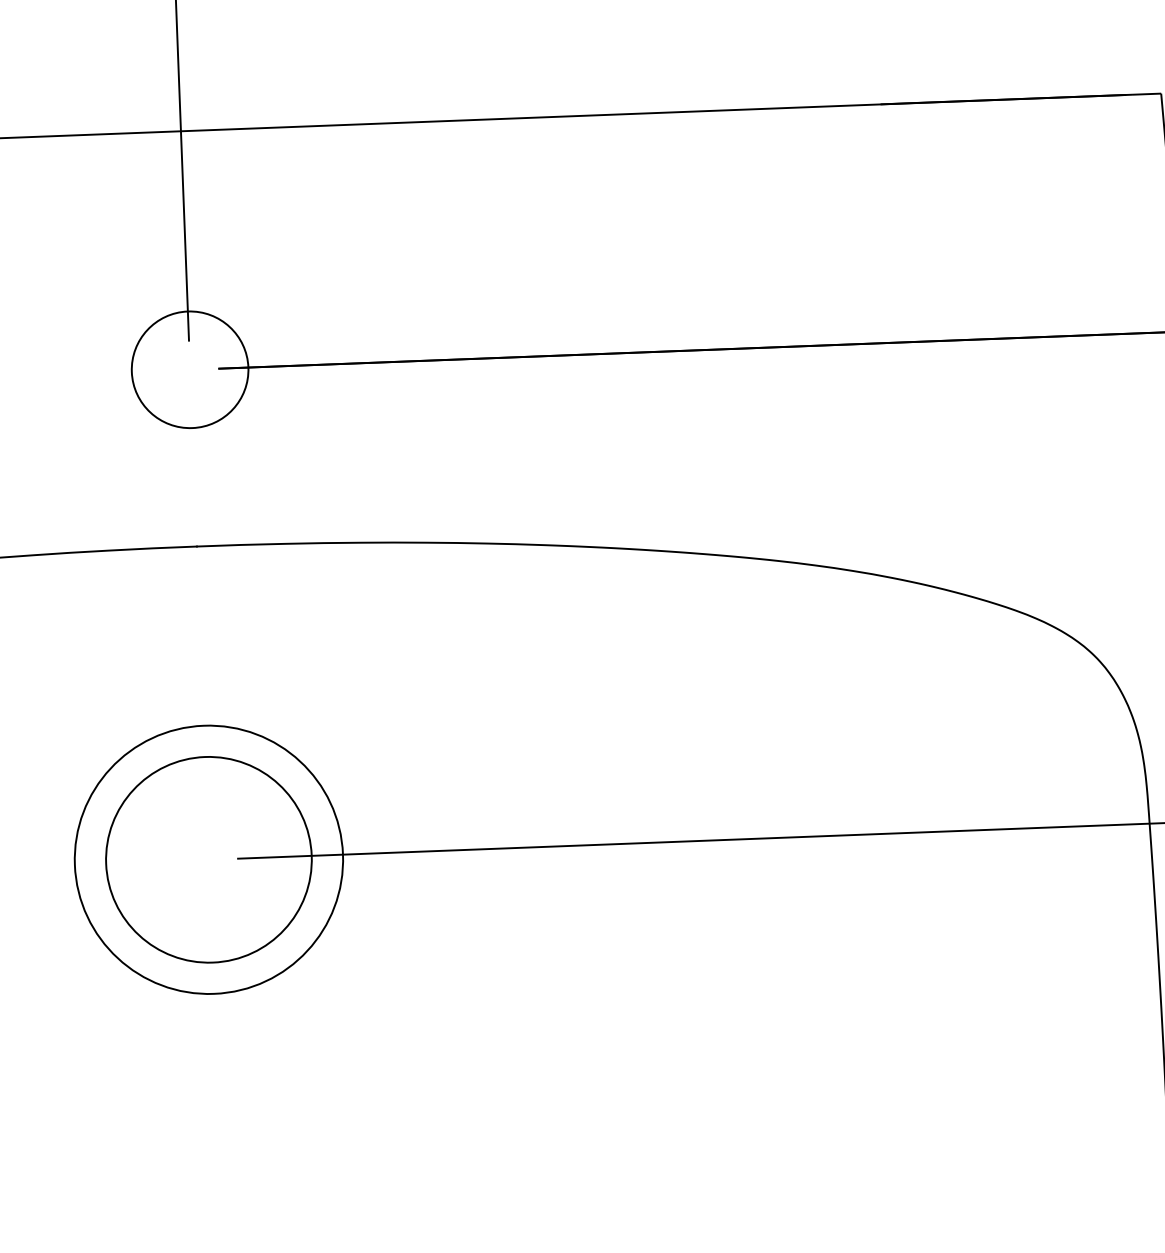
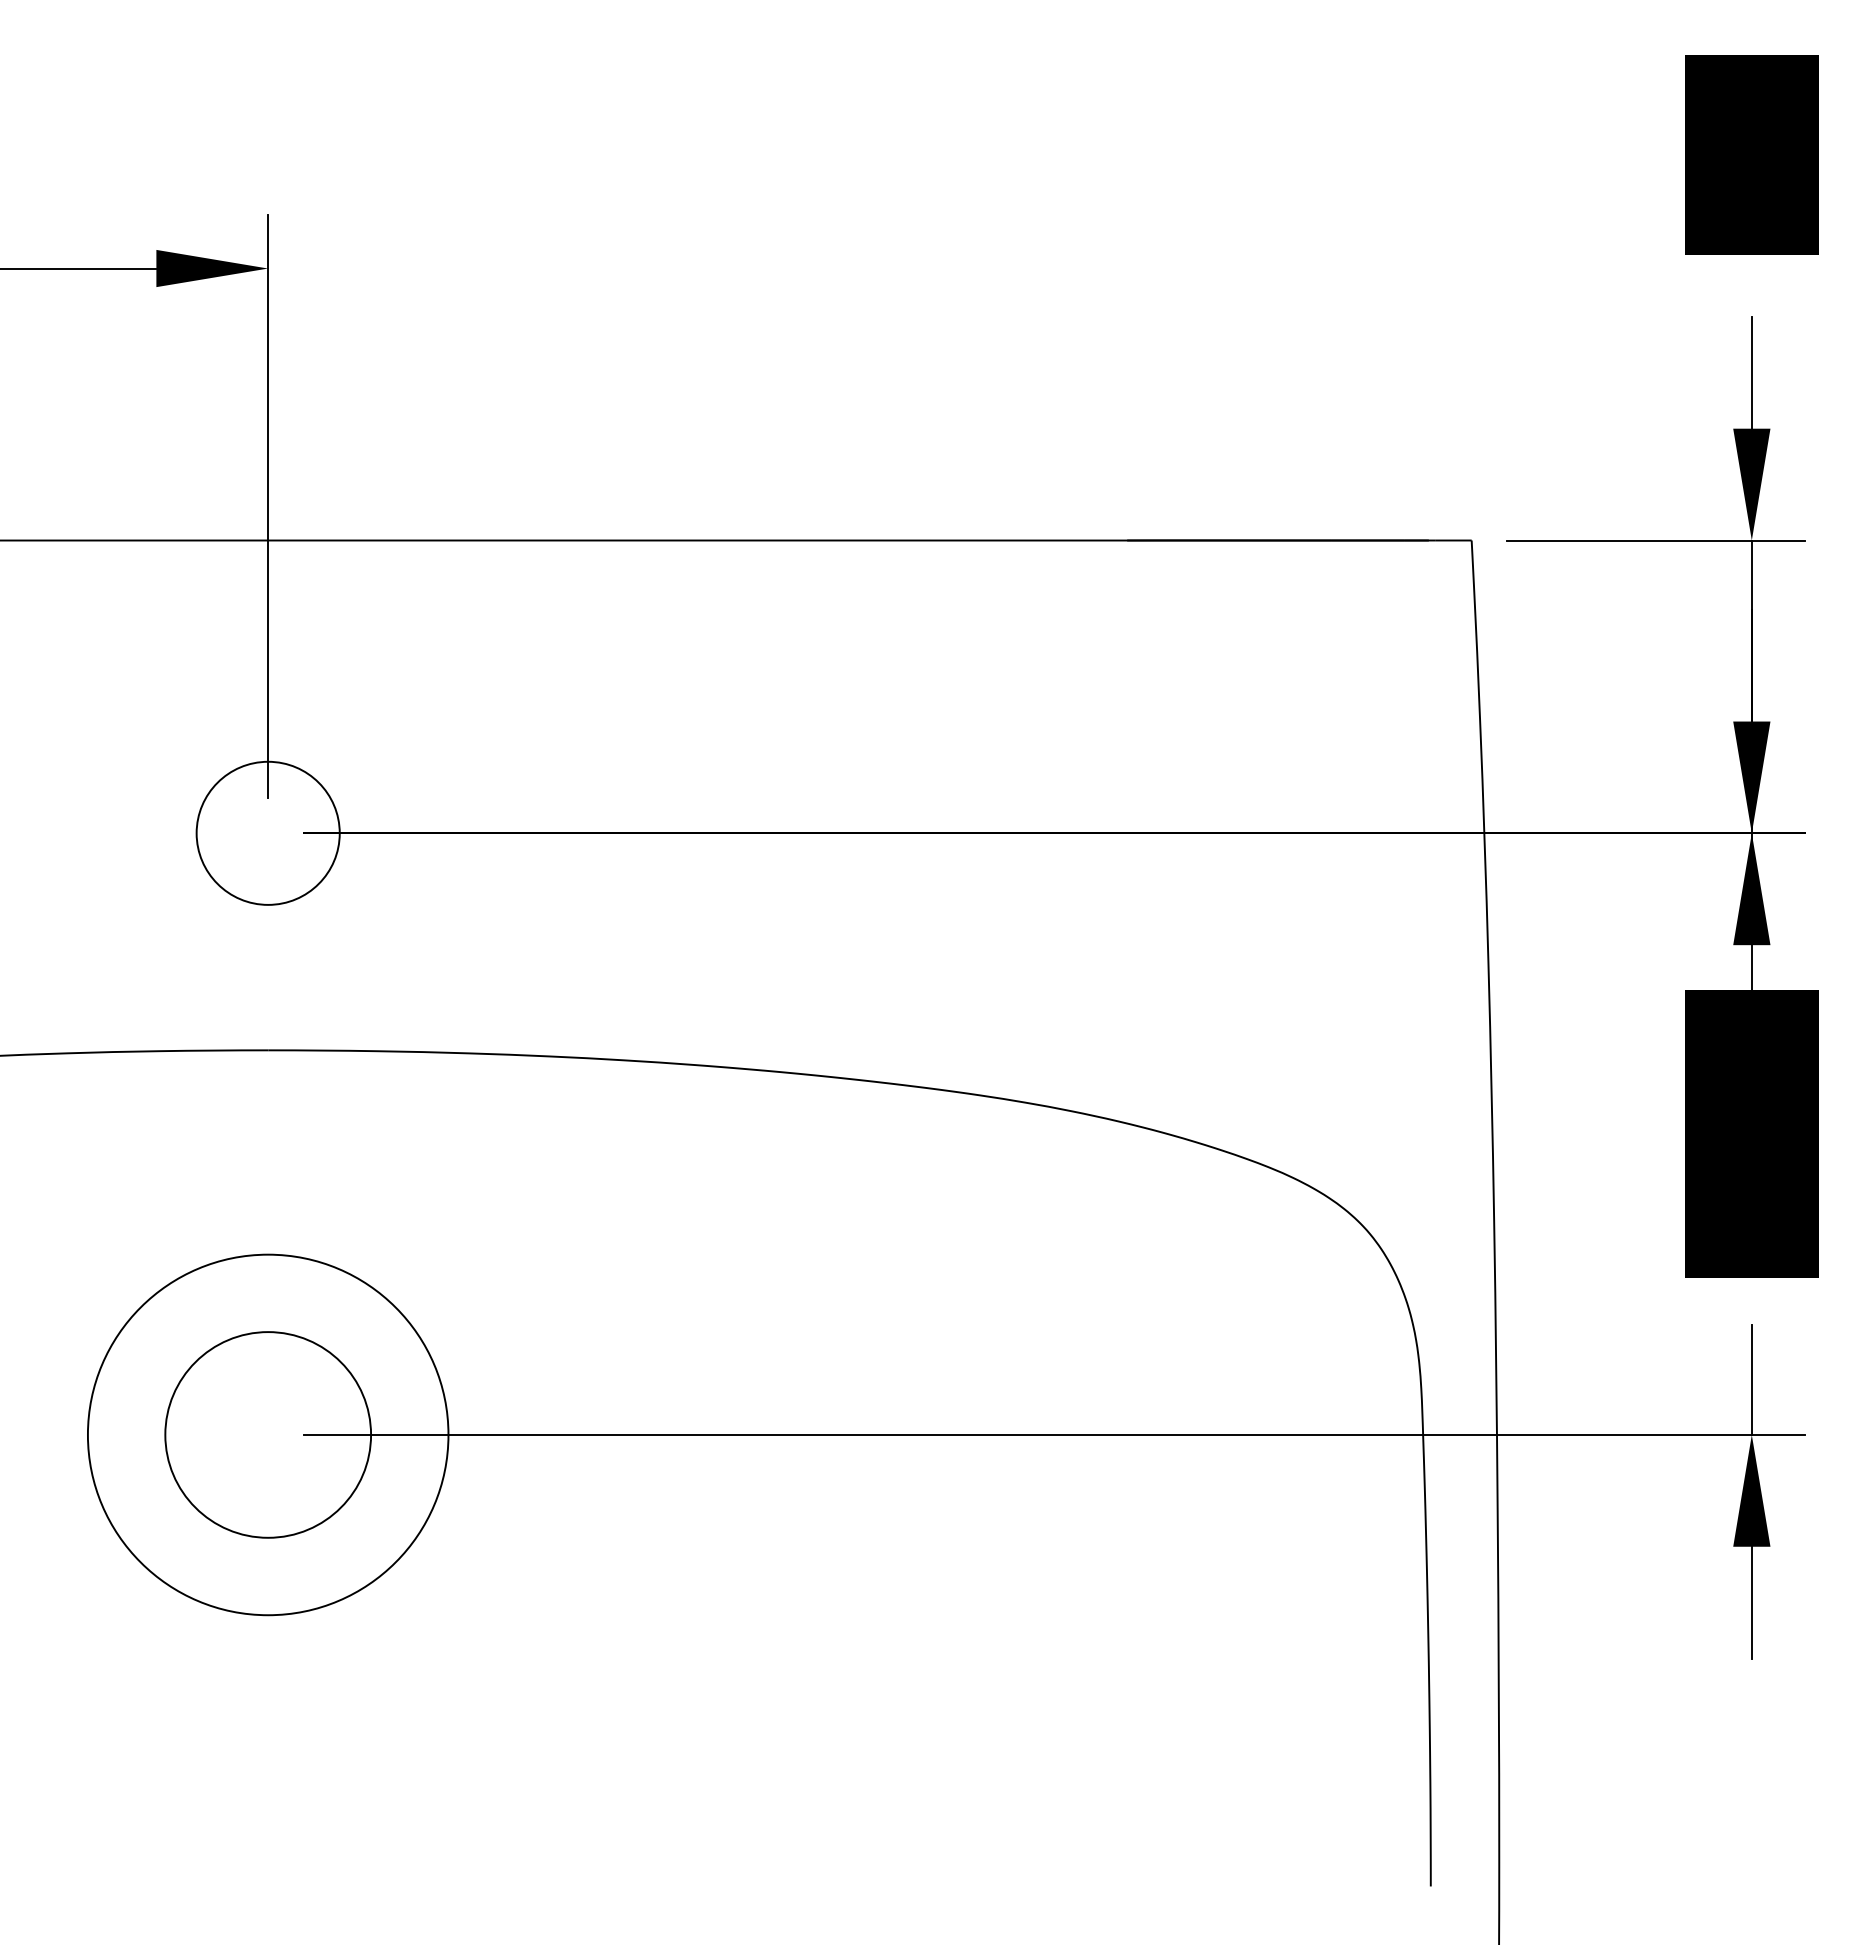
circle: (208, 859) -> (267, 1434), size x1.43
circle: (209, 859) -> (268, 1434), size x0.62

